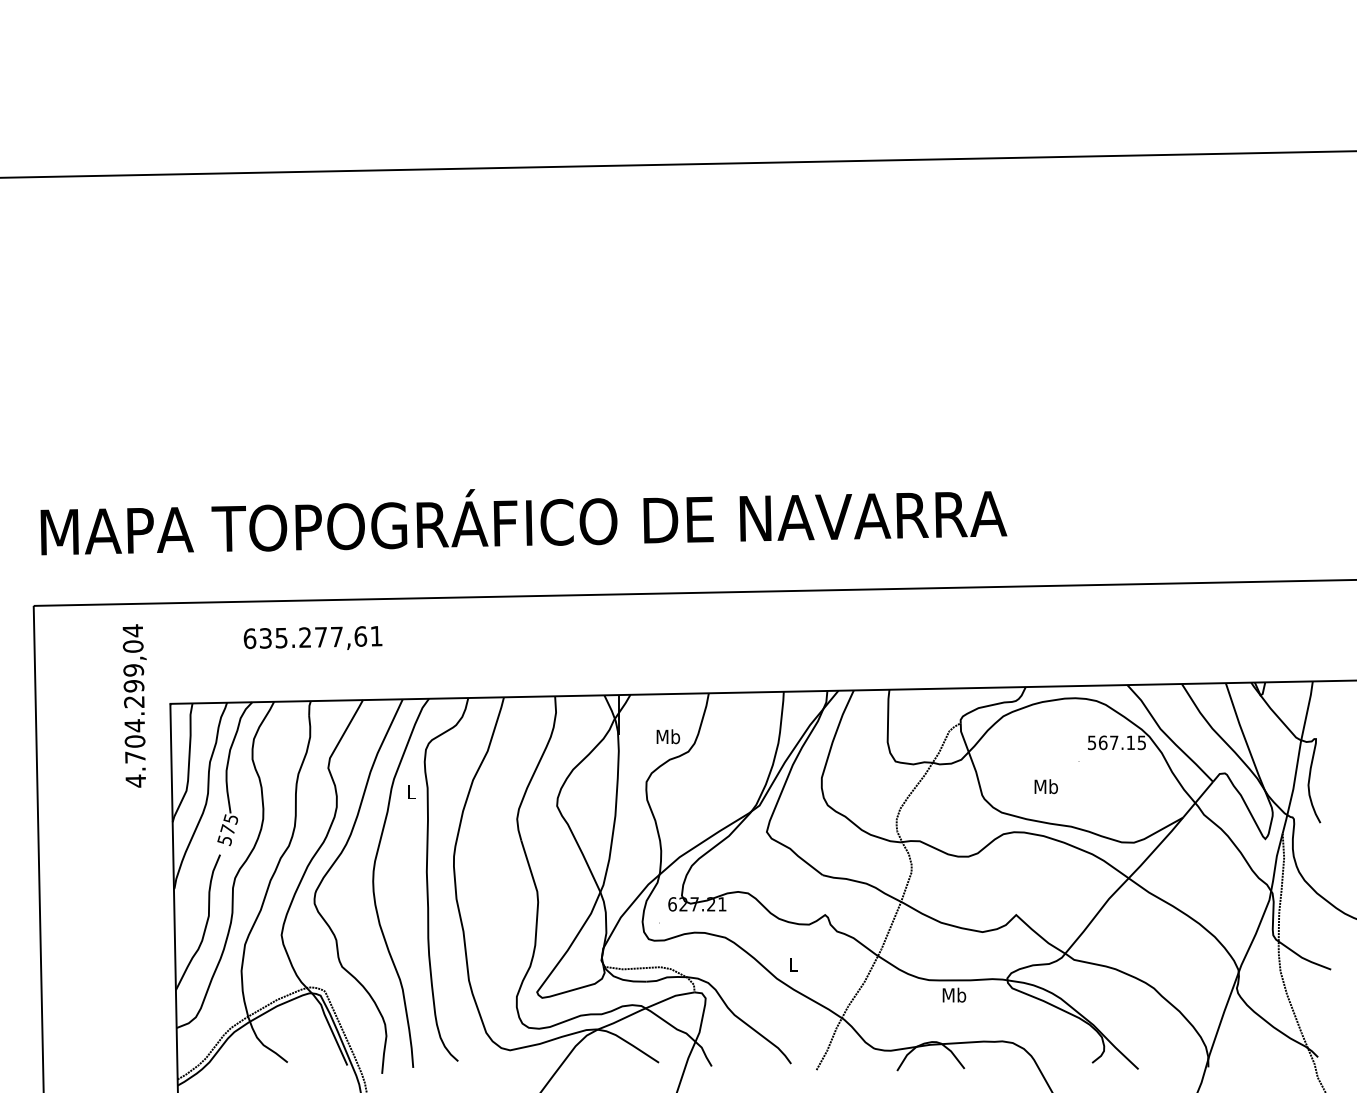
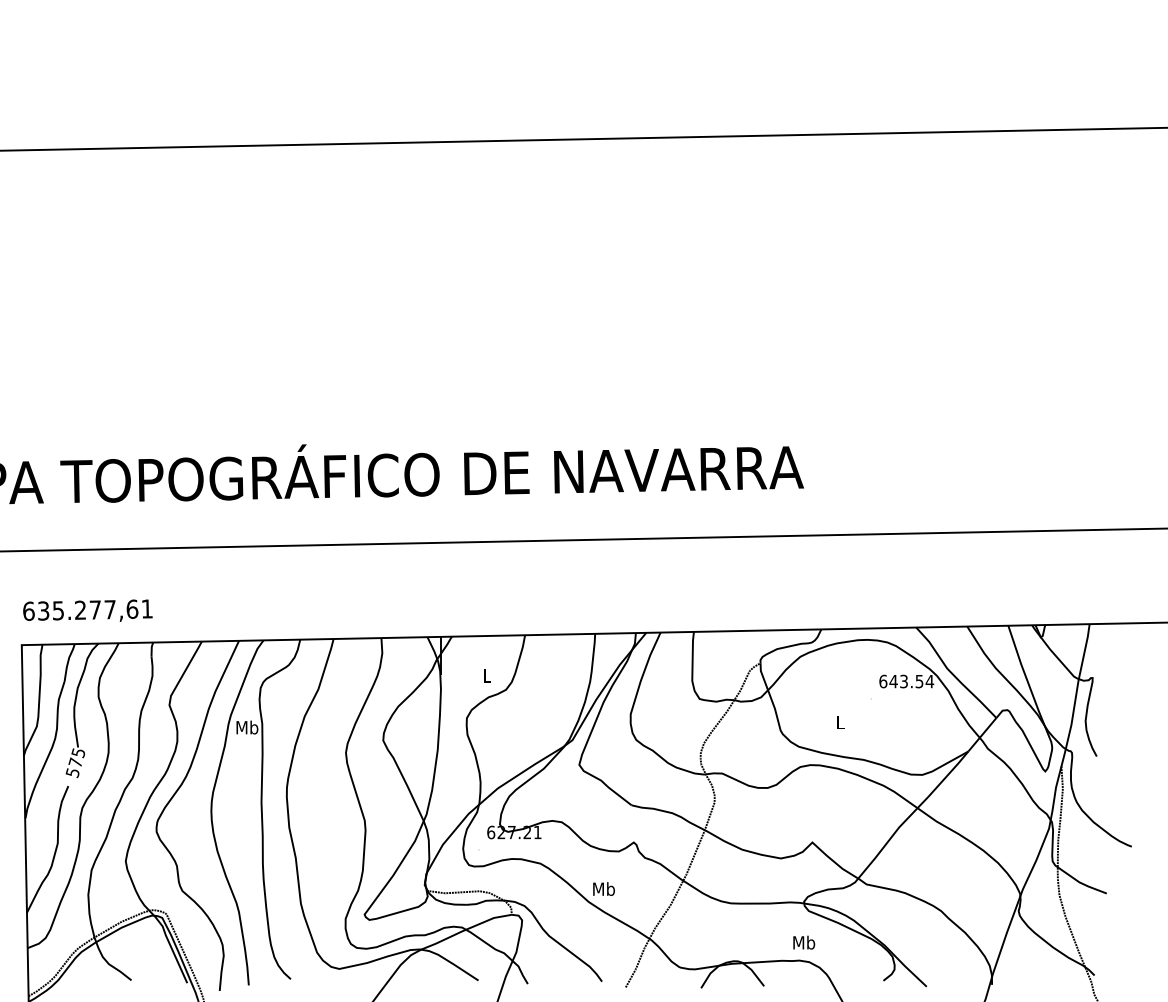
text: (312, 637) -> (87, 610), moved
text: (668, 736) -> (487, 675), Mb -> L
text: (1116, 742) -> (906, 681), 567.15 -> 643.54
text: (1045, 786) -> (839, 722), Mb -> L
text: (411, 791) -> (247, 727), L -> Mb
text: (792, 964) -> (603, 888), L -> Mb
text: (954, 994) -> (804, 942), moved

